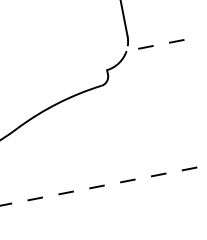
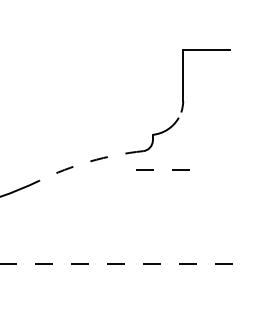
line: (152, 45) -> (153, 169), moved
arc: (57, 103) -> (90, 161), solid -> dashed

